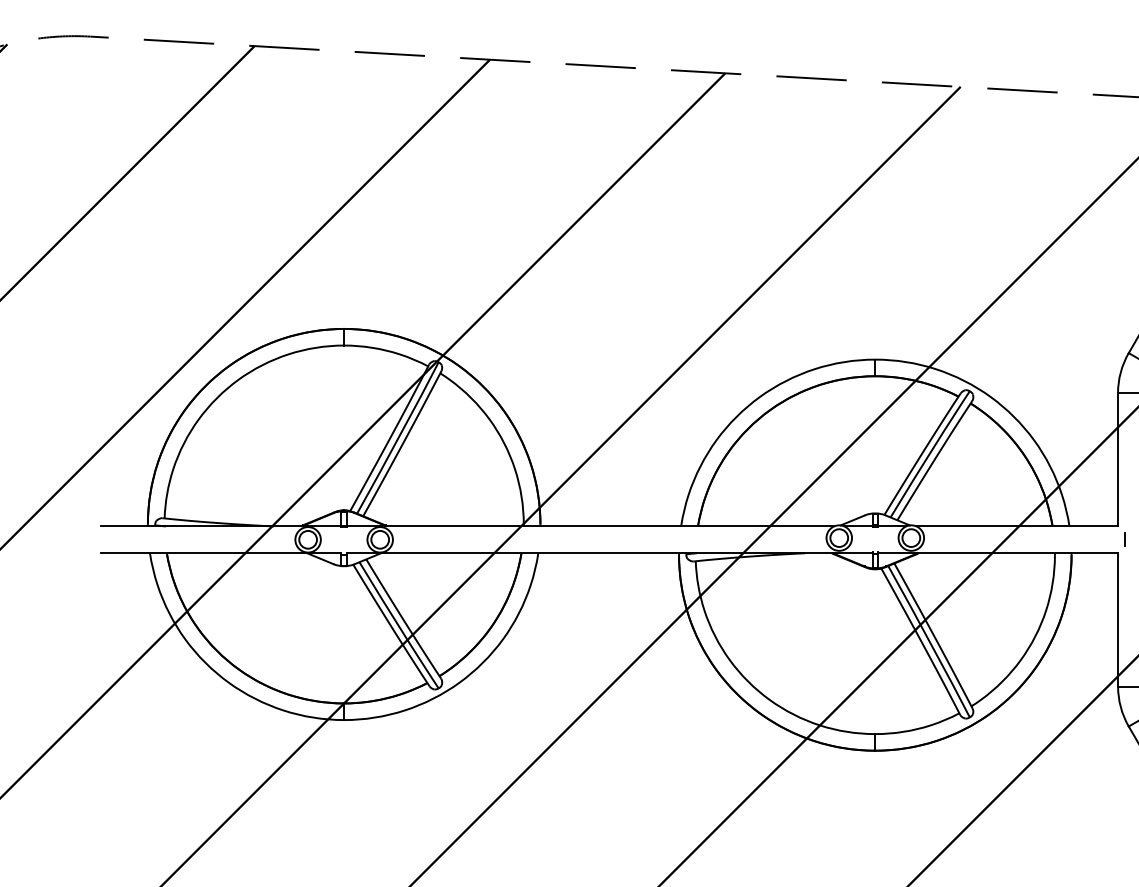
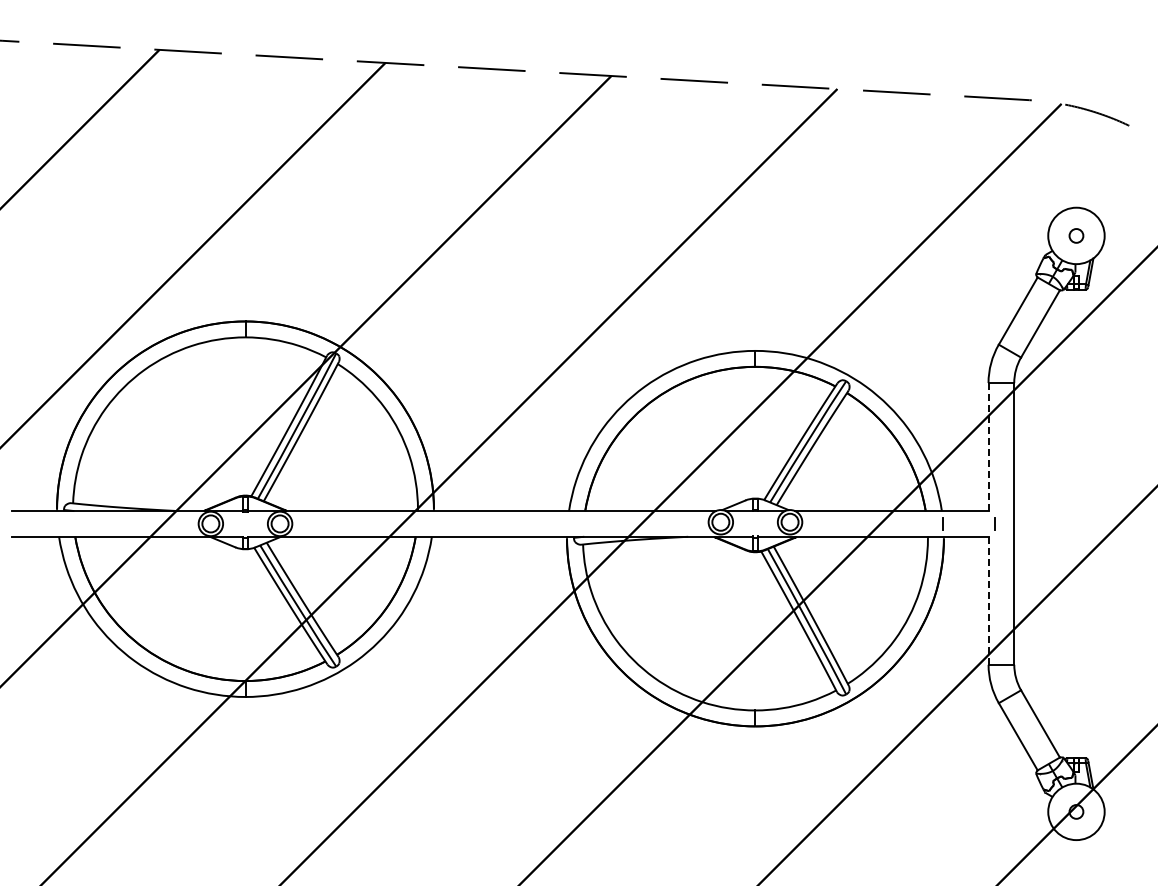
line: (1118, 459) -> (988, 446), solid -> dashed
line: (1070, 539) -> (942, 523), added
line: (1118, 619) -> (988, 600), solid -> dashed

